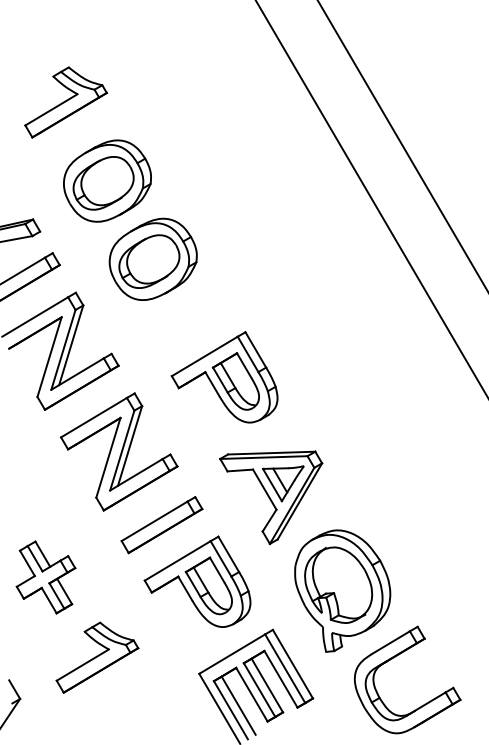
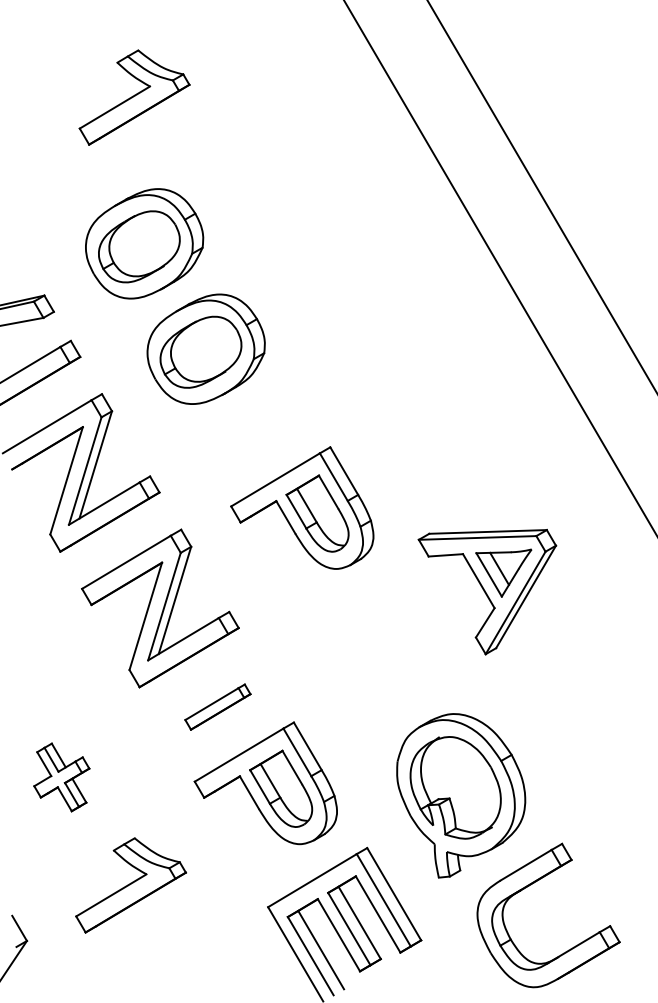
part: (65, 102) -> (133, 97), moved
part: (271, 497) -> (487, 591), moved
part: (161, 525) -> (217, 707), size x0.6
part: (45, 577) -> (61, 777), size x0.7

